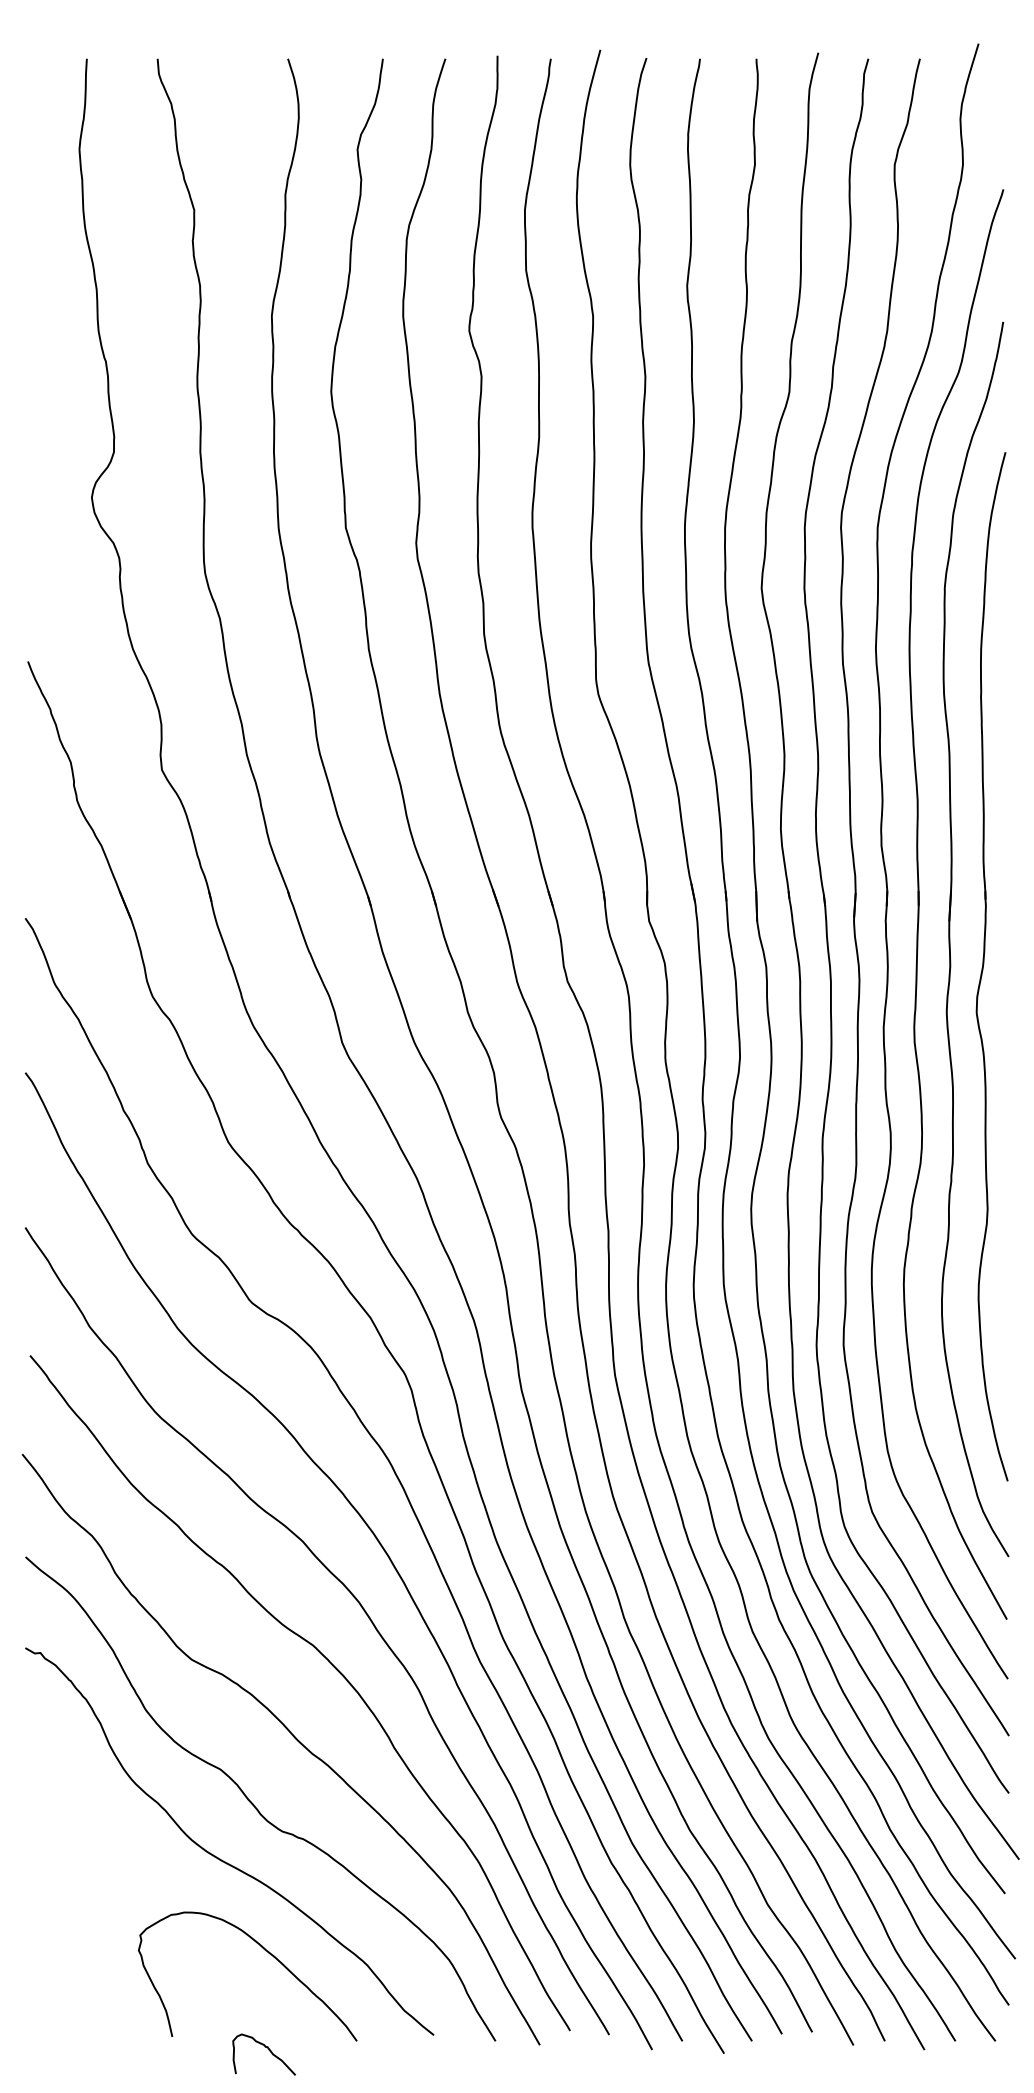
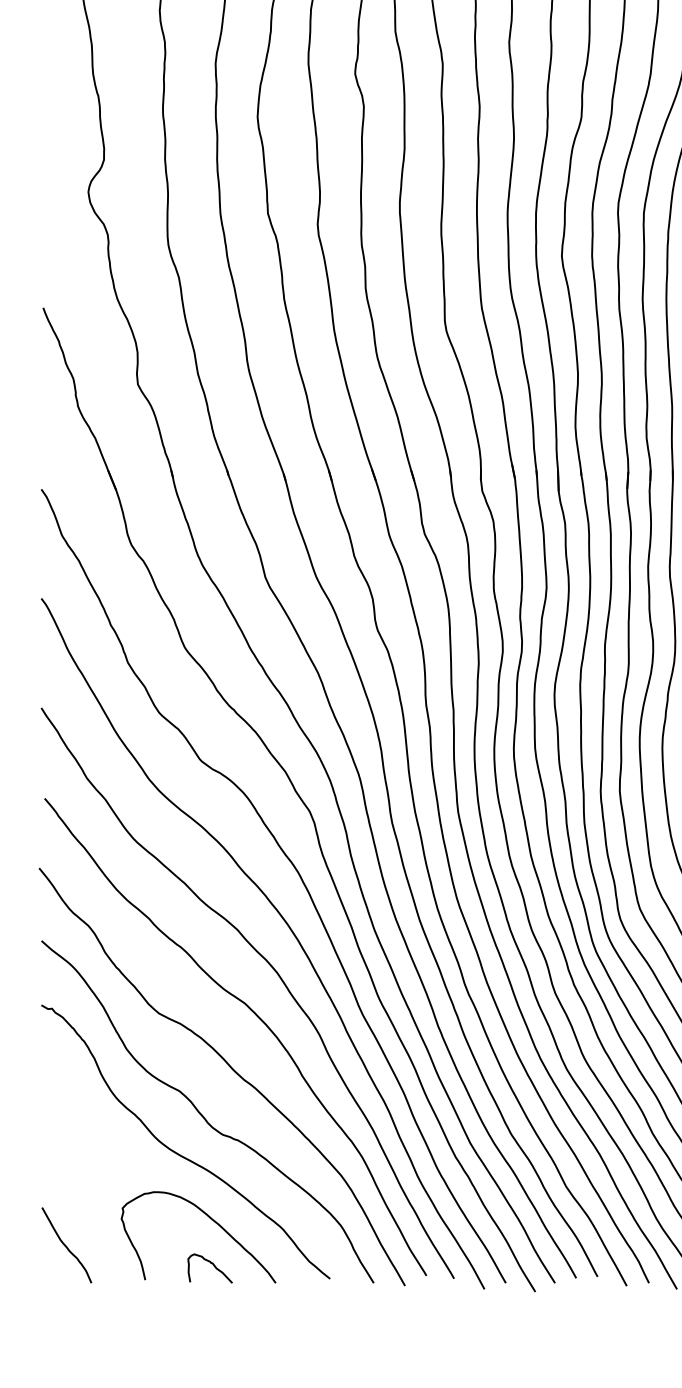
curve: (59, 1987) -> (65, 1245), added
curve: (268, 2050) -> (213, 1265), moved

